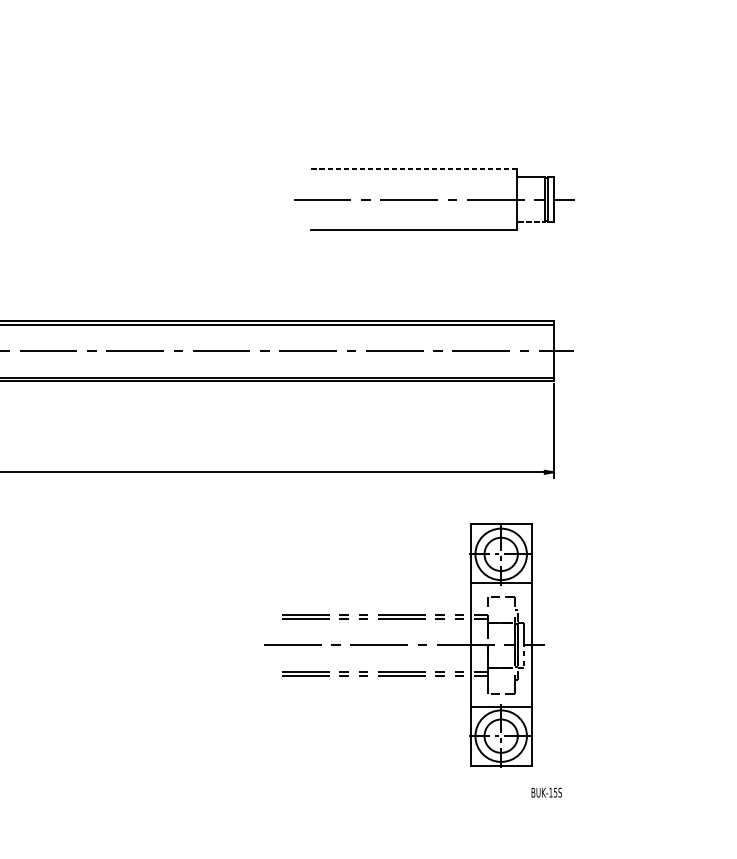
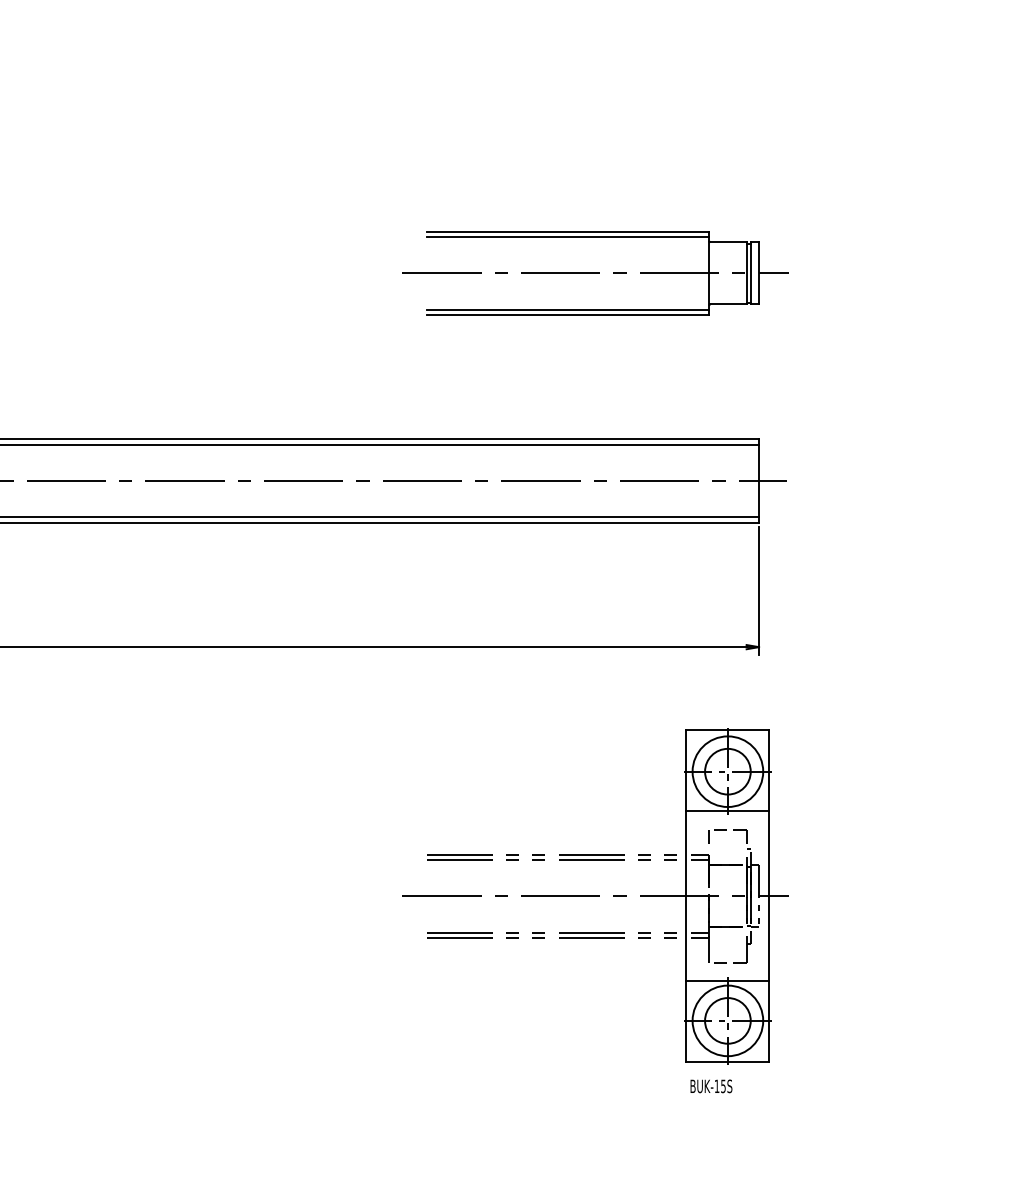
line: (414, 169) -> (568, 231), dashed -> solid
line: (414, 172) -> (567, 236), added
line: (532, 222) -> (729, 304), dashed -> solid
line: (414, 225) -> (567, 309), added
part: (404, 645) -> (595, 896), moved
text: (546, 792) -> (711, 1086), moved

